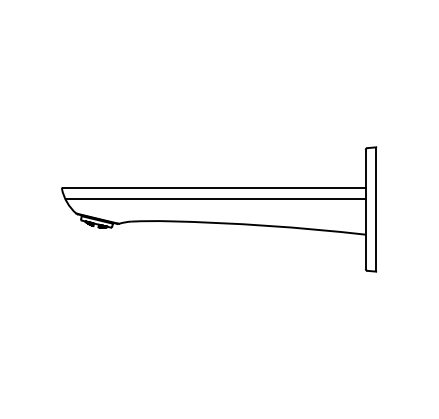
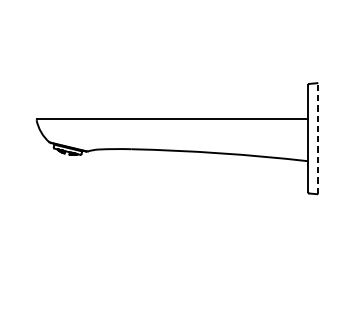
line: (215, 199) -> (173, 129), removed
line: (376, 209) -> (317, 138), solid -> dashed

